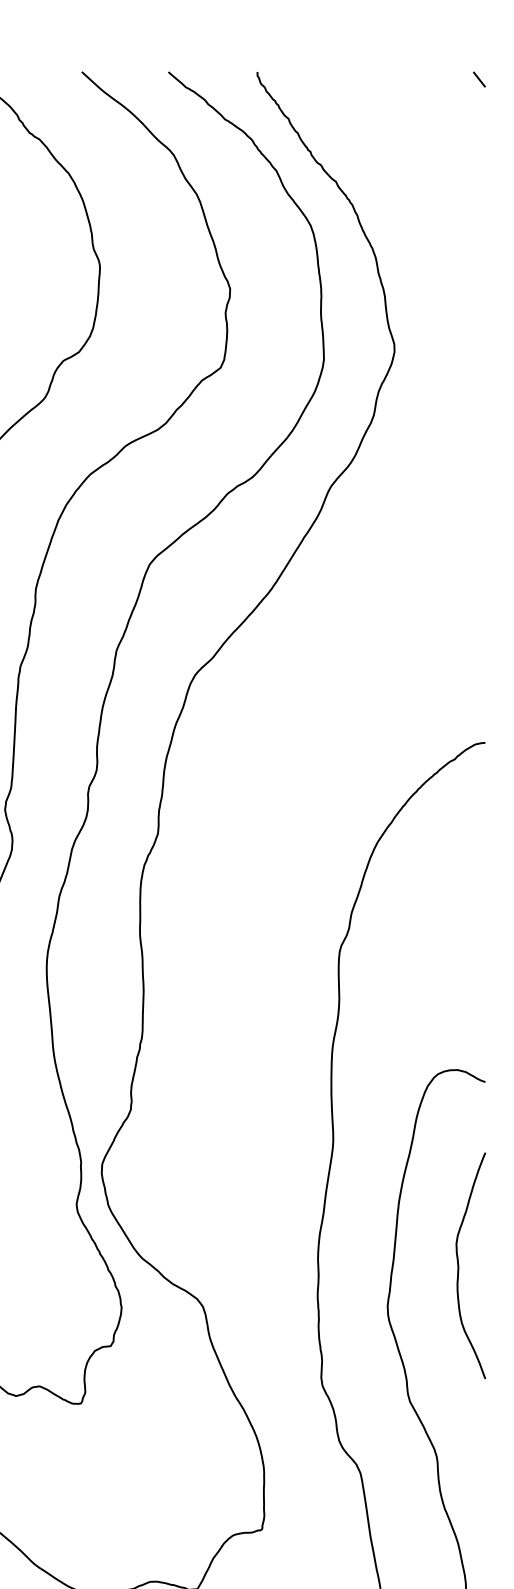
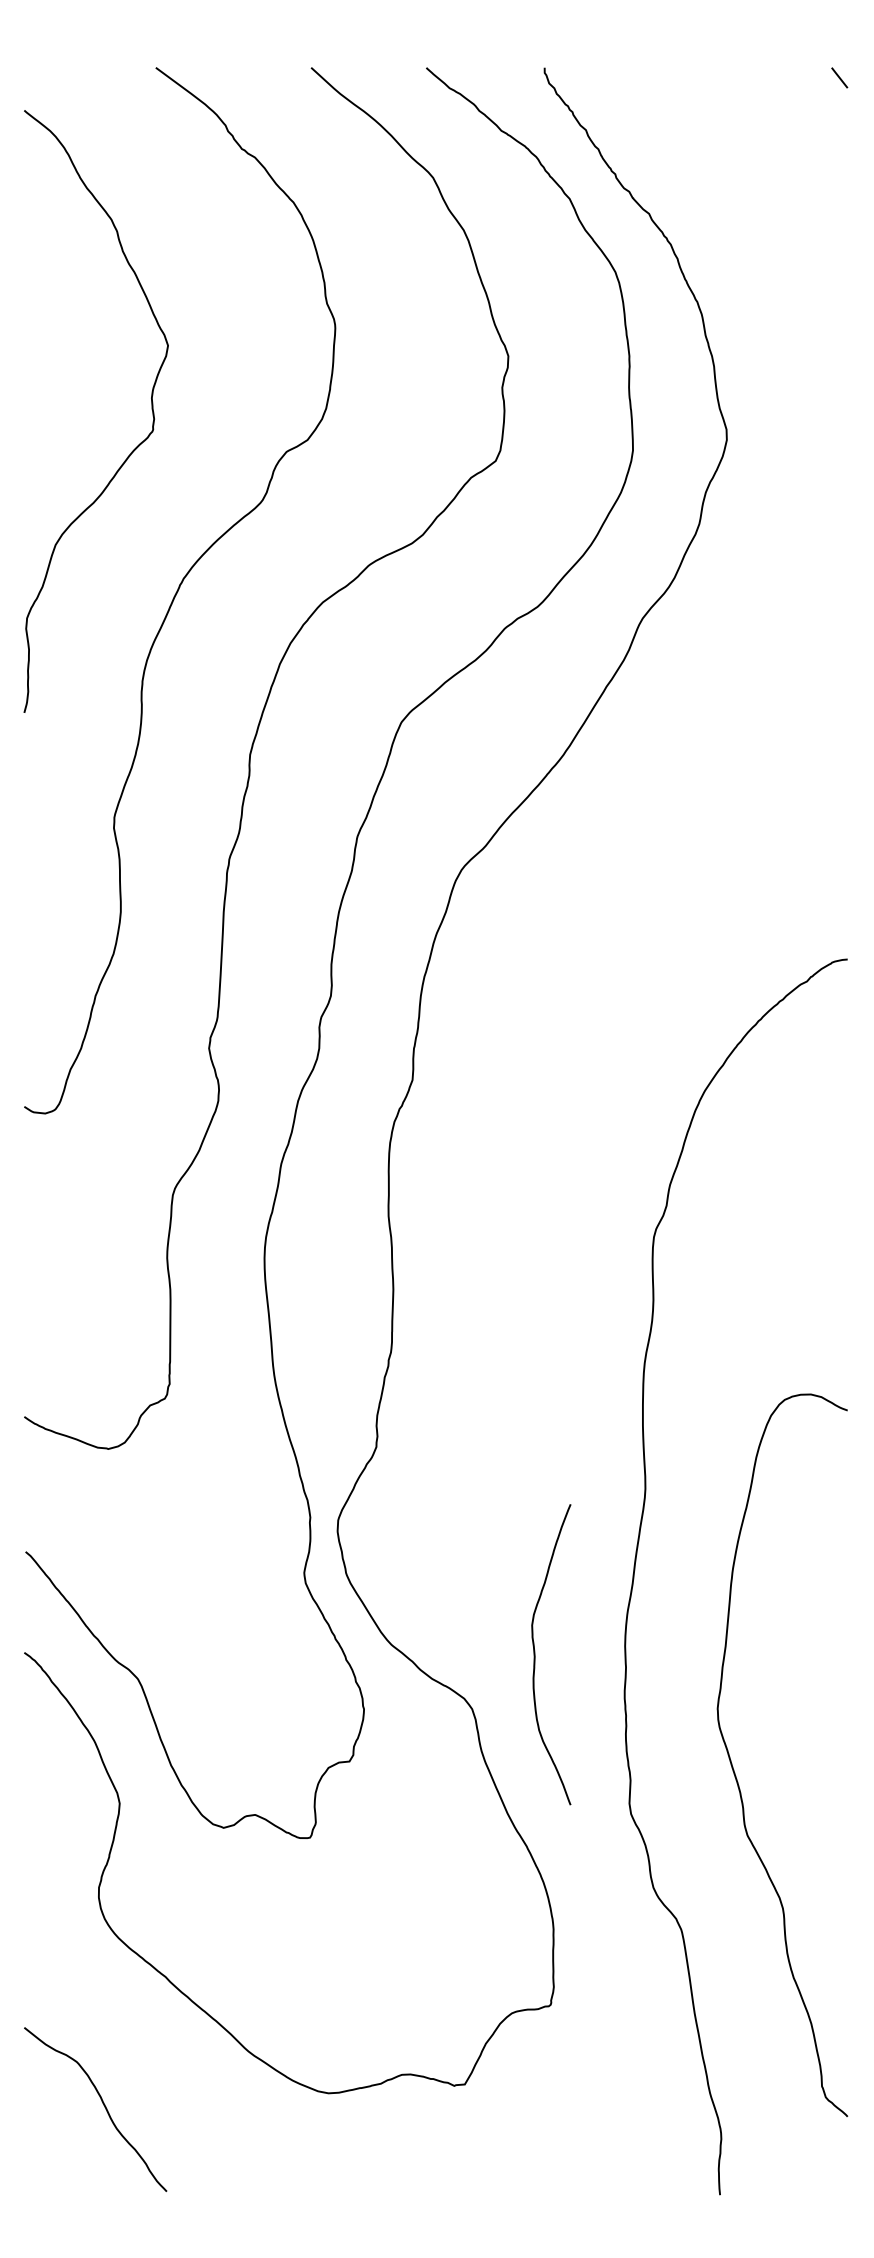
curve: (458, 1265) -> (535, 1654), moved

